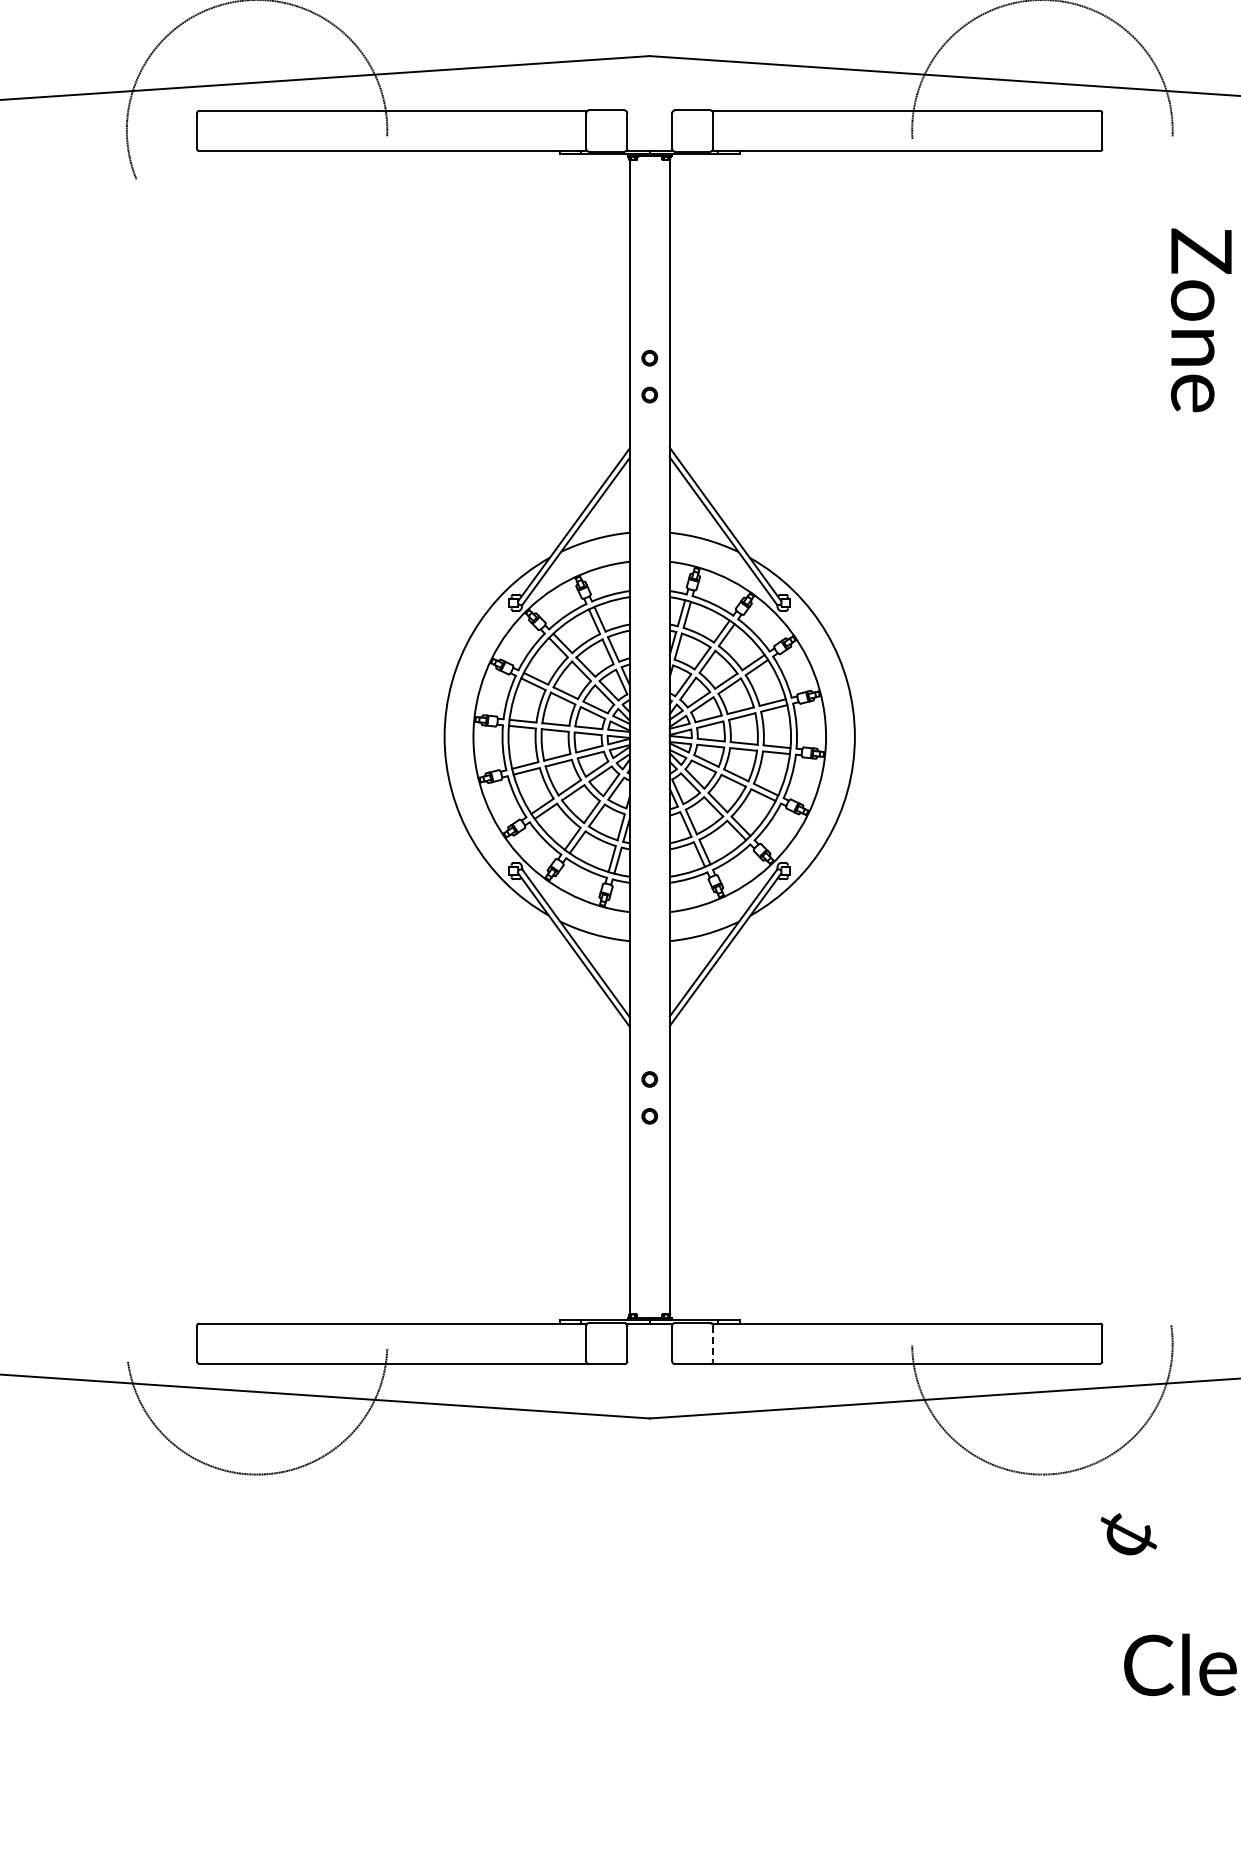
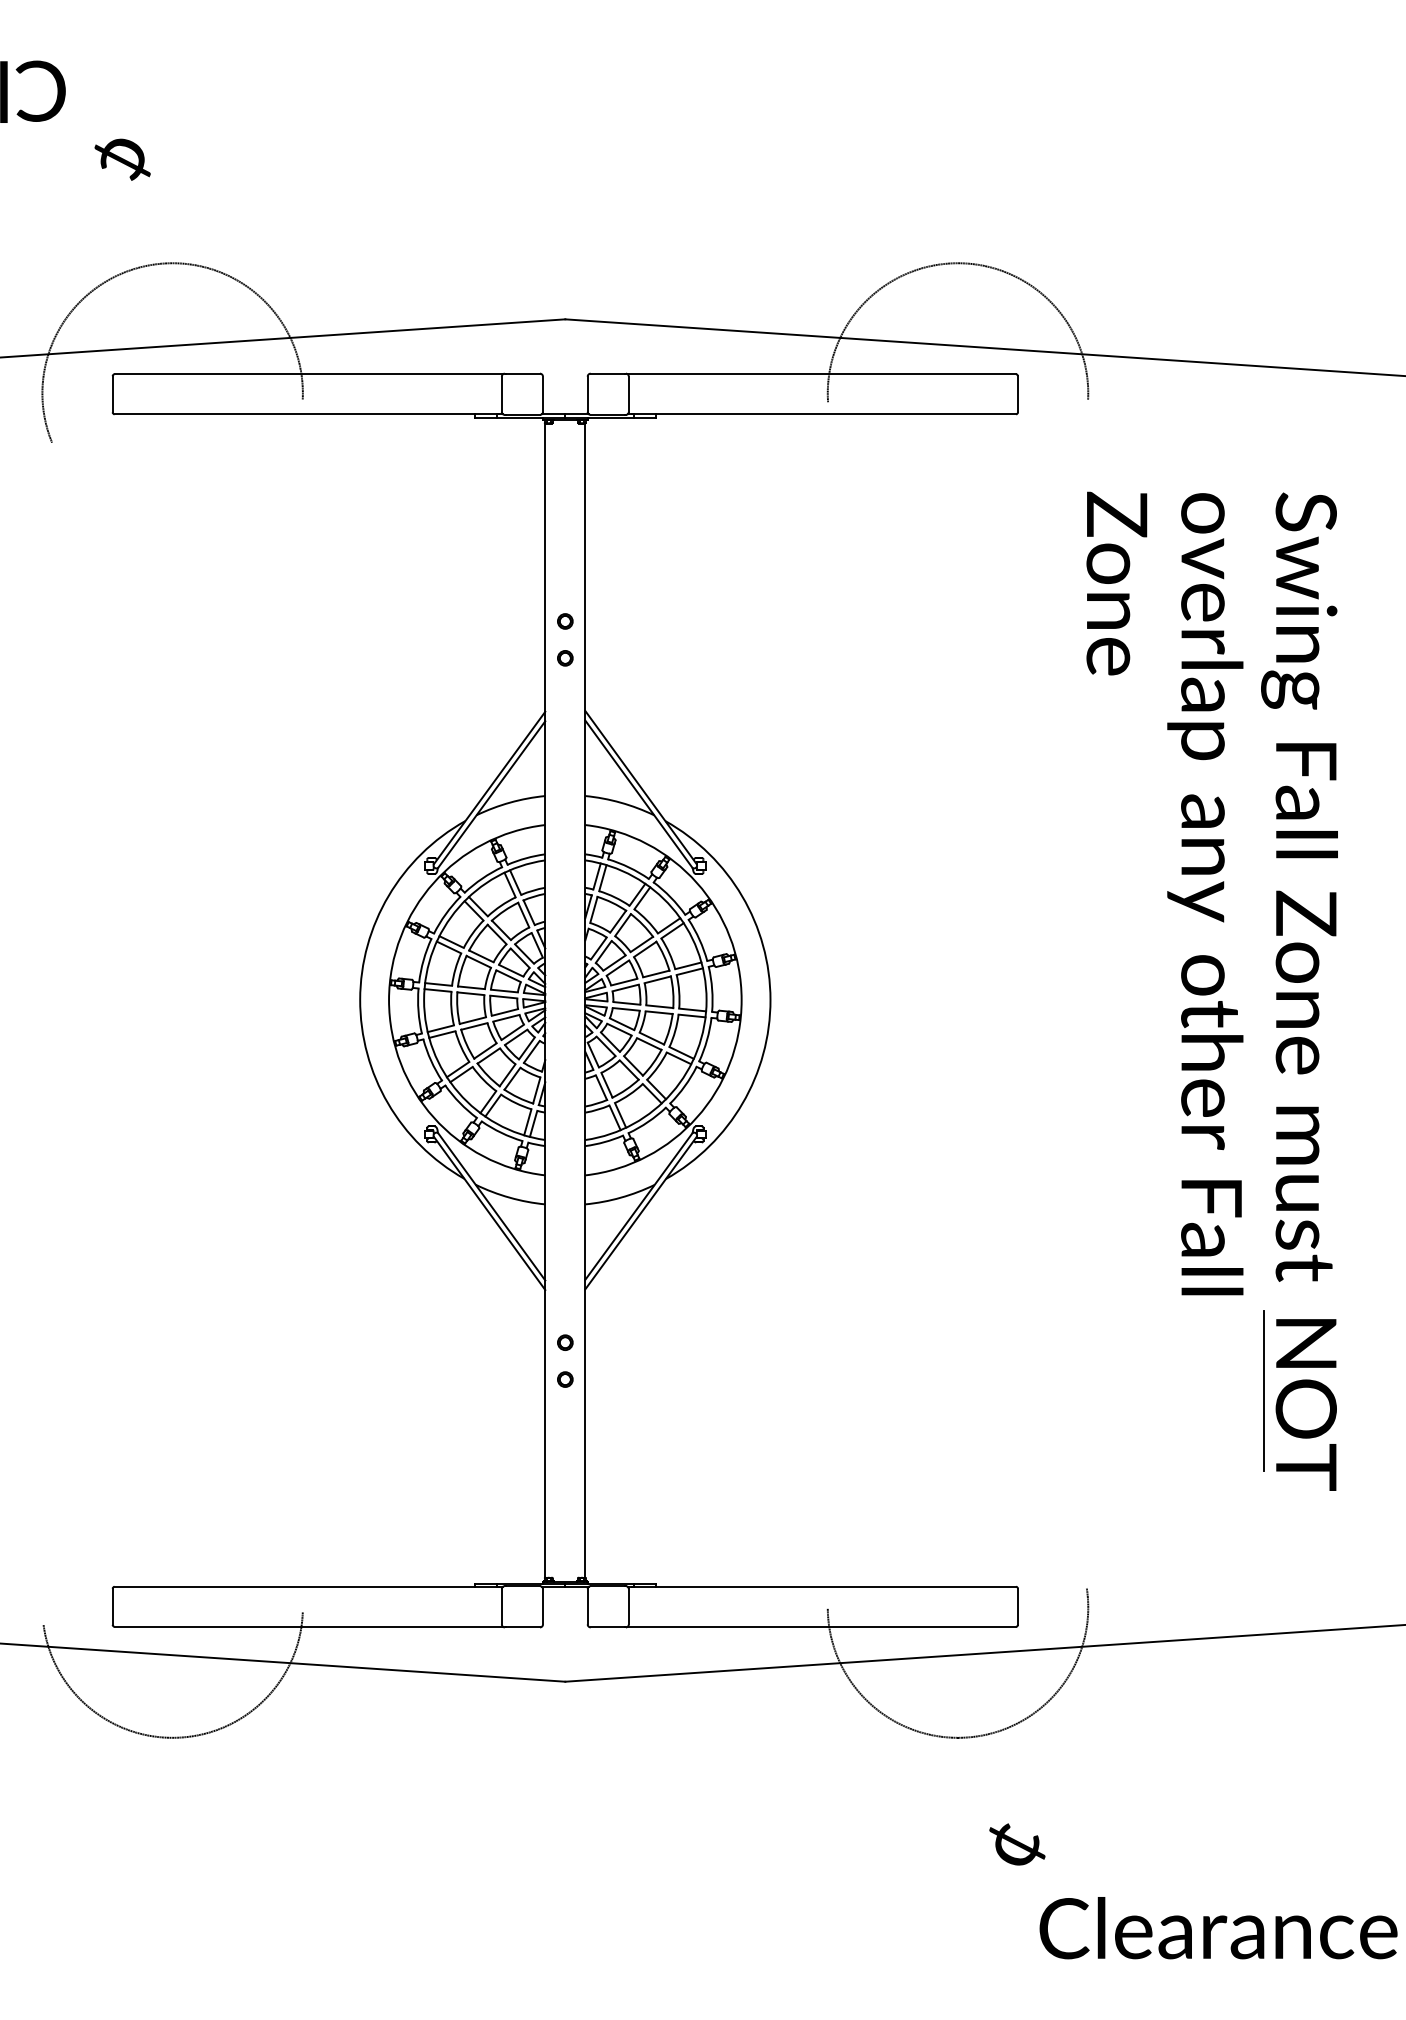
line: (712, 1343) -> (628, 1606), dashed -> solid
text: (1128, 1534) -> (1017, 1844), moved

